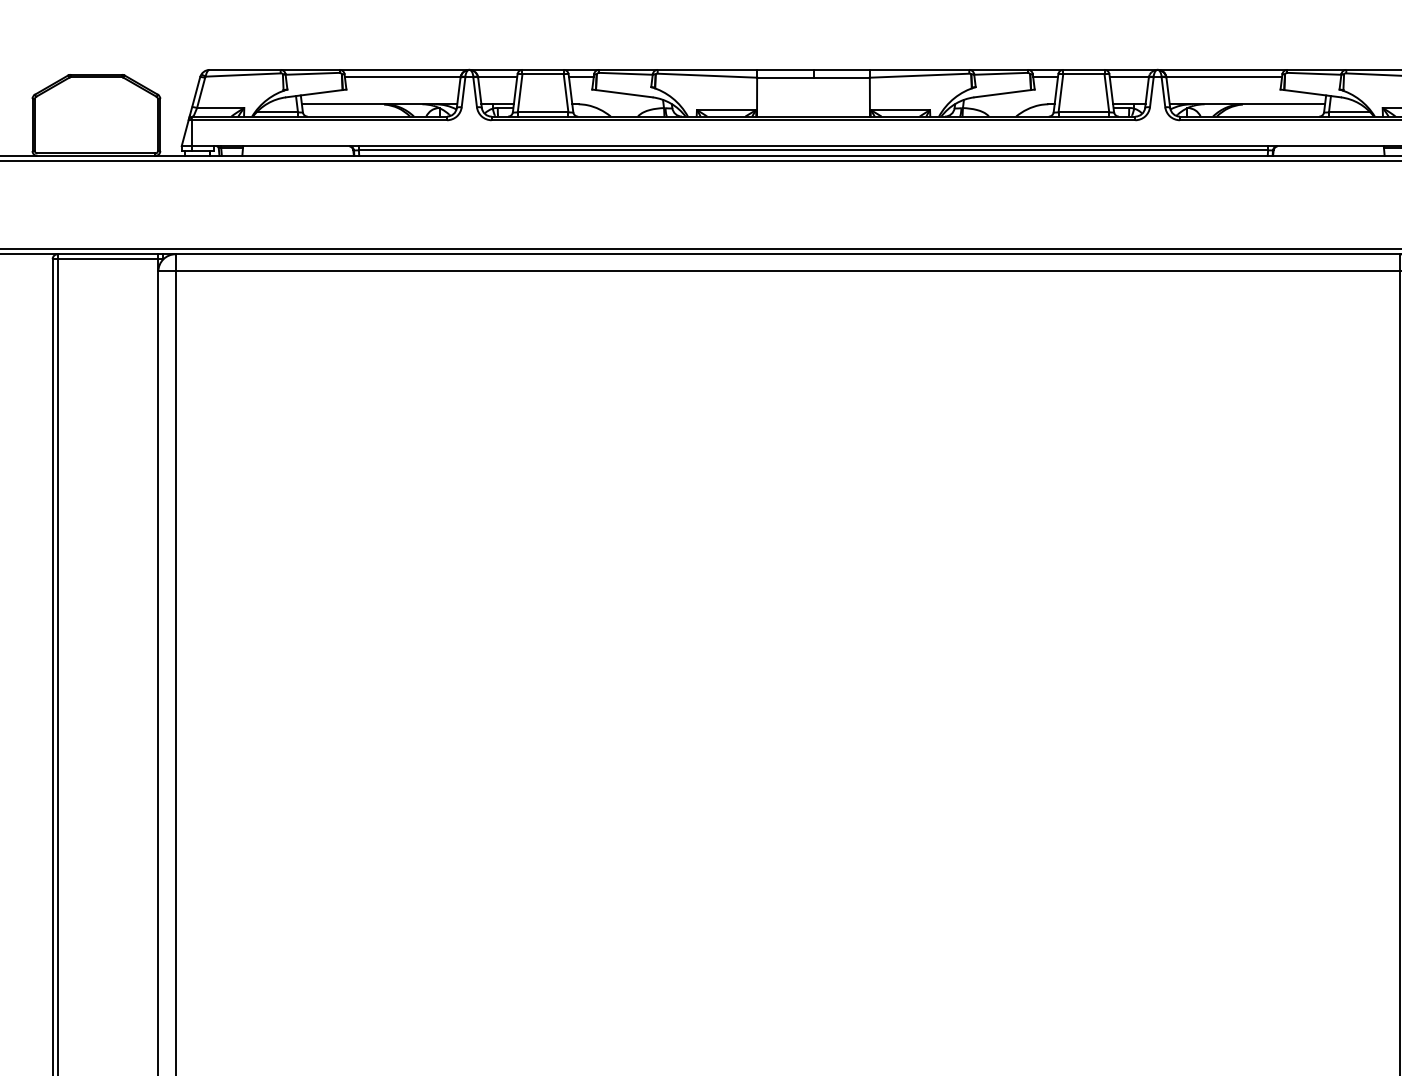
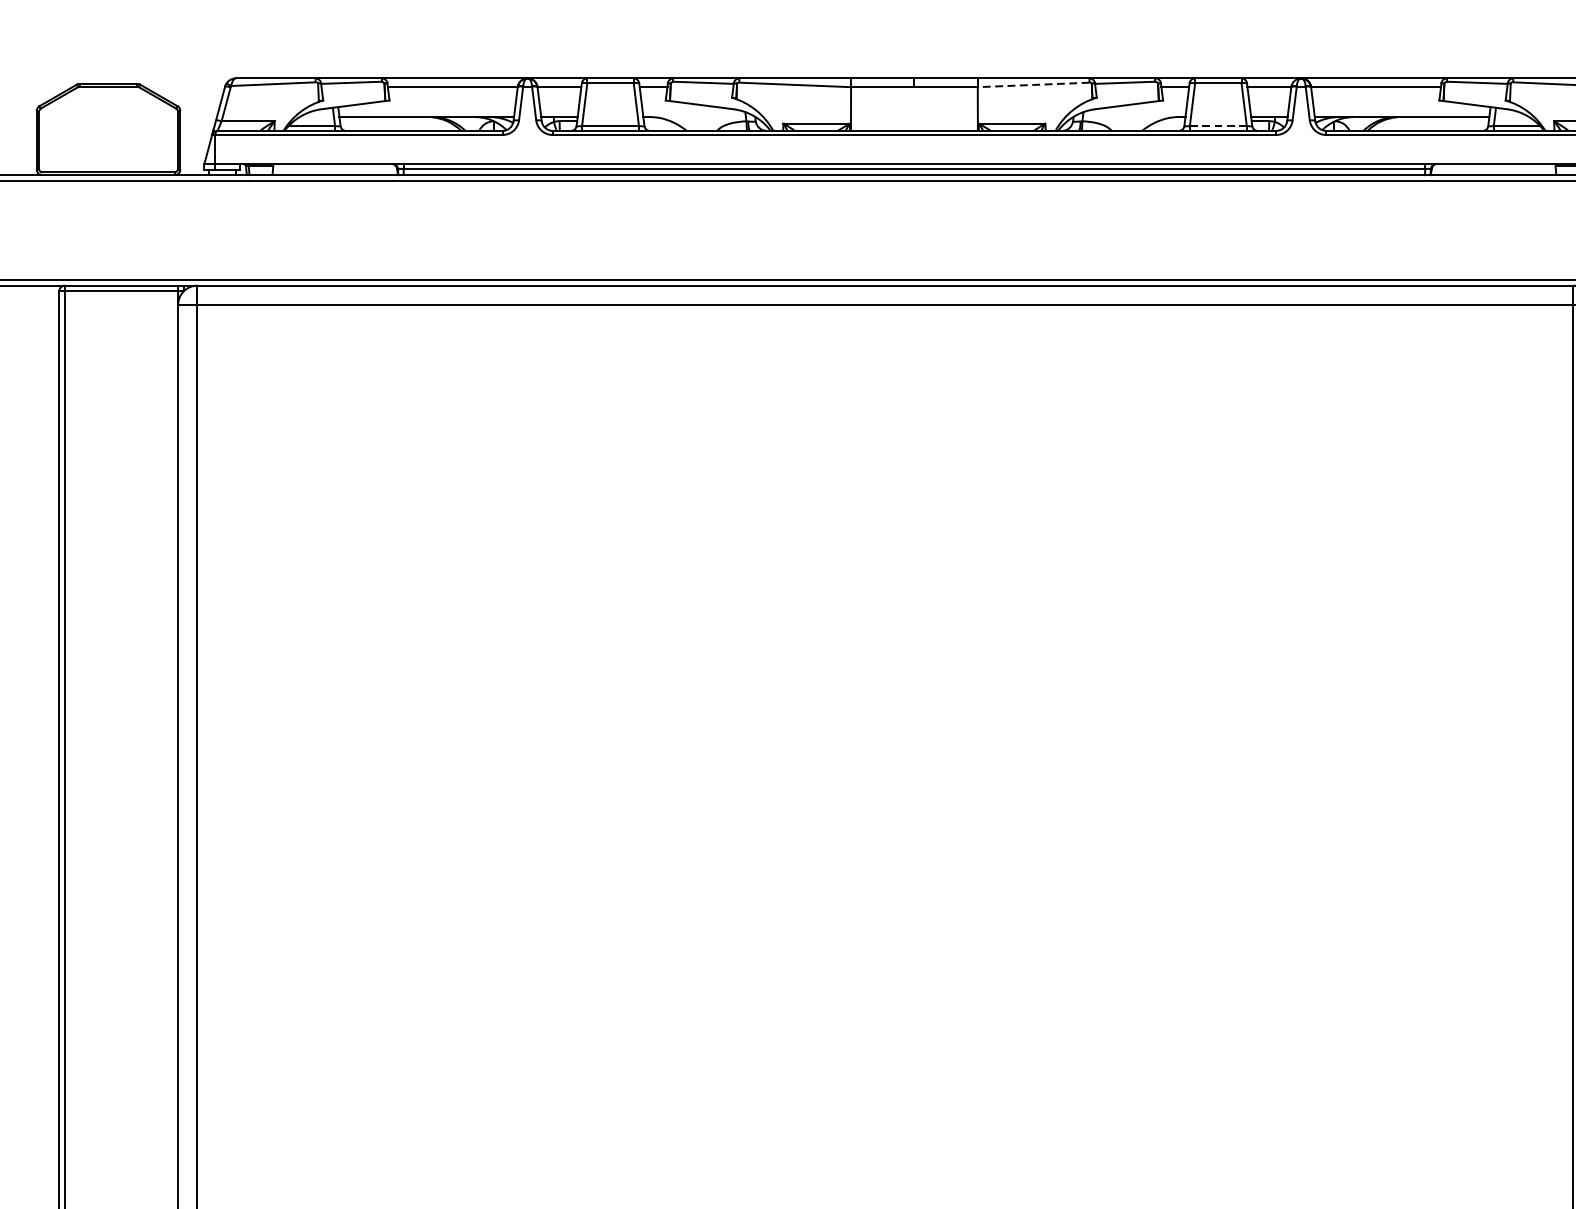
line: (919, 75) -> (1033, 84), solid -> dashed
line: (1084, 112) -> (1219, 126), solid -> dashed

